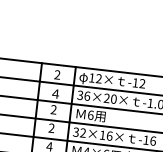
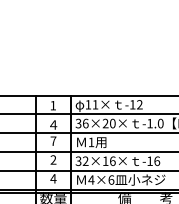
text: (57, 74) -> (53, 105), 2 -> 1
text: (99, 78) -> (95, 104), 12× -> 11×
text: (53, 109) -> (53, 140), 2 -> 7
text: (90, 115) -> (91, 142), 6 -> 1

